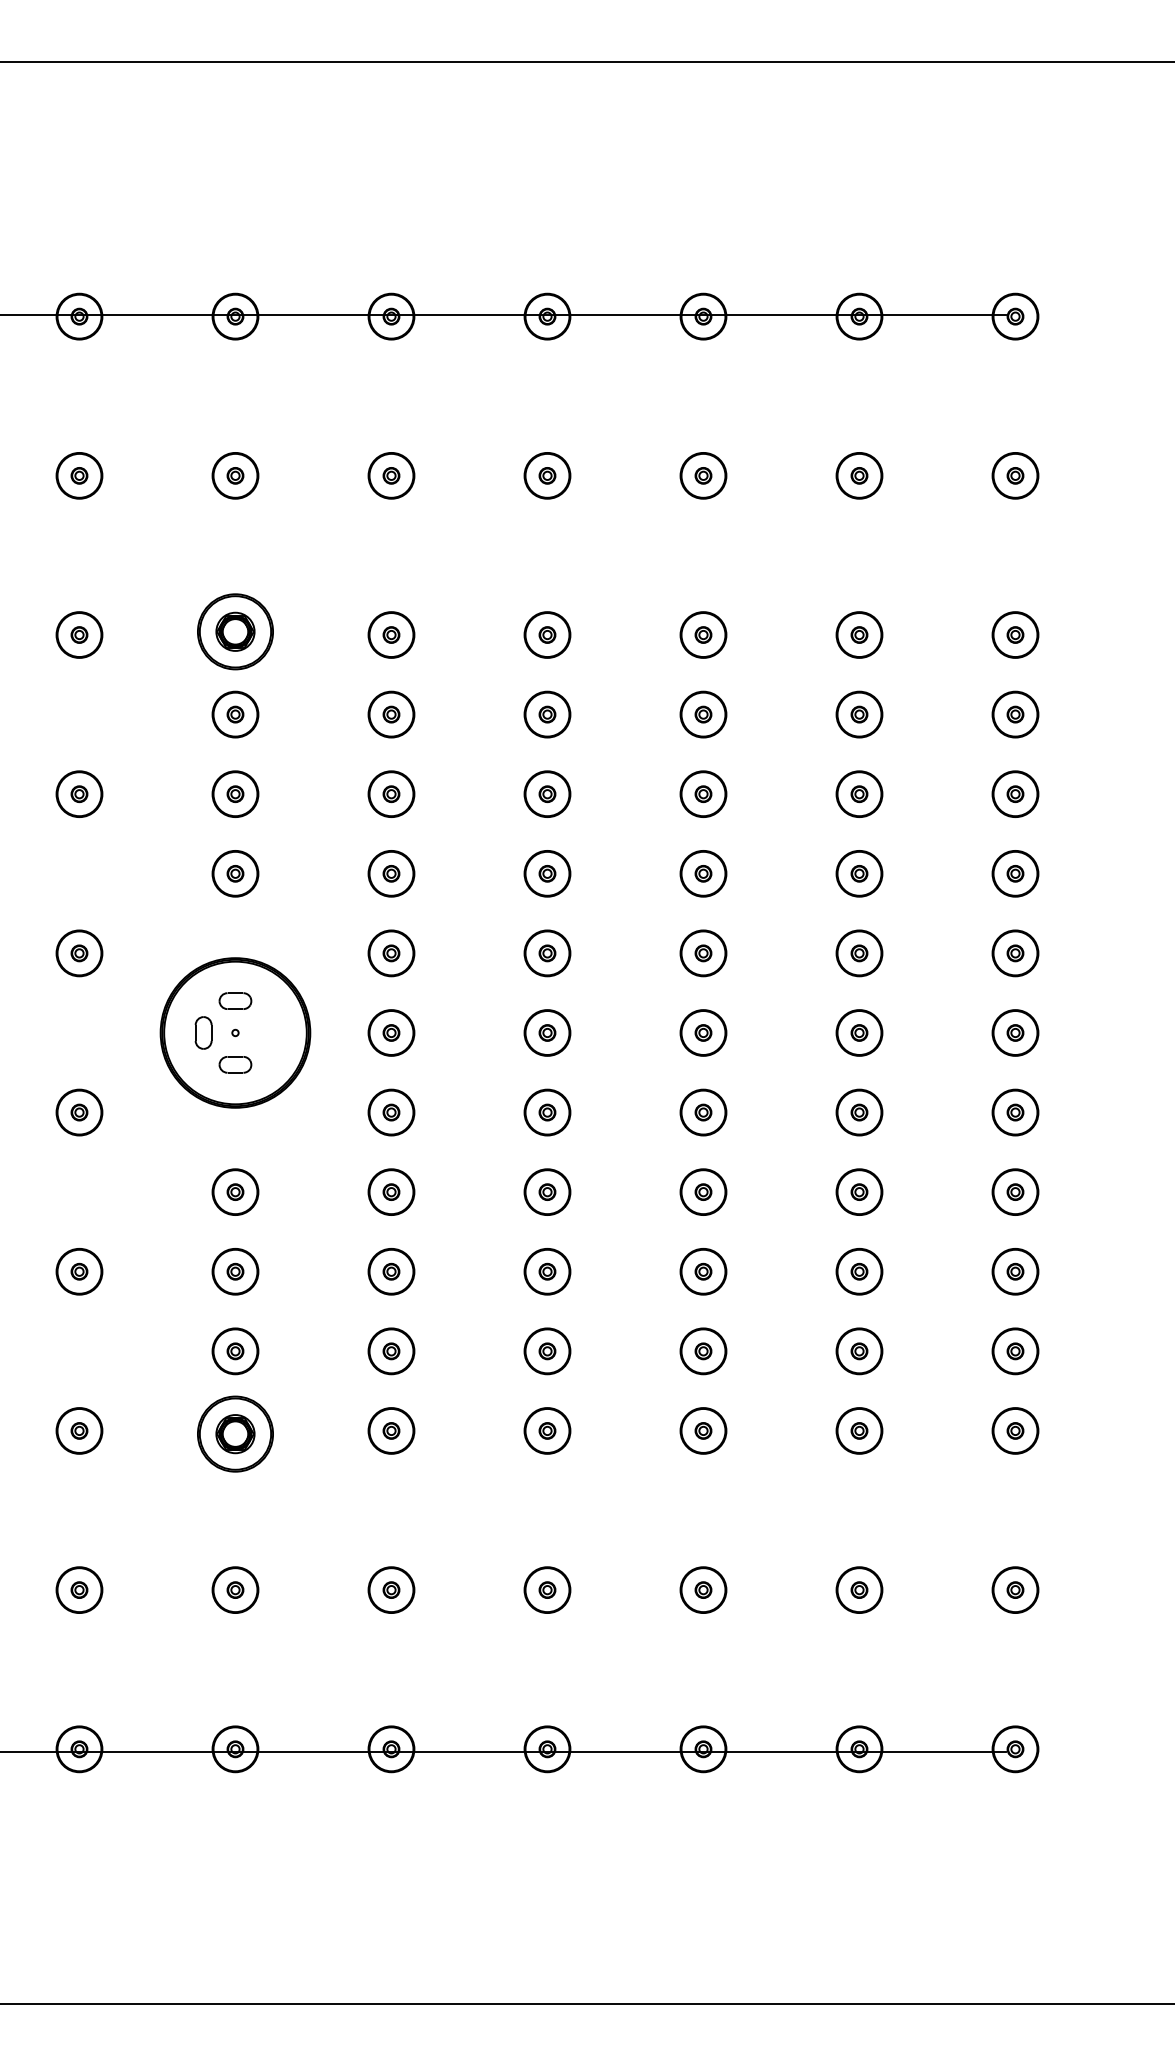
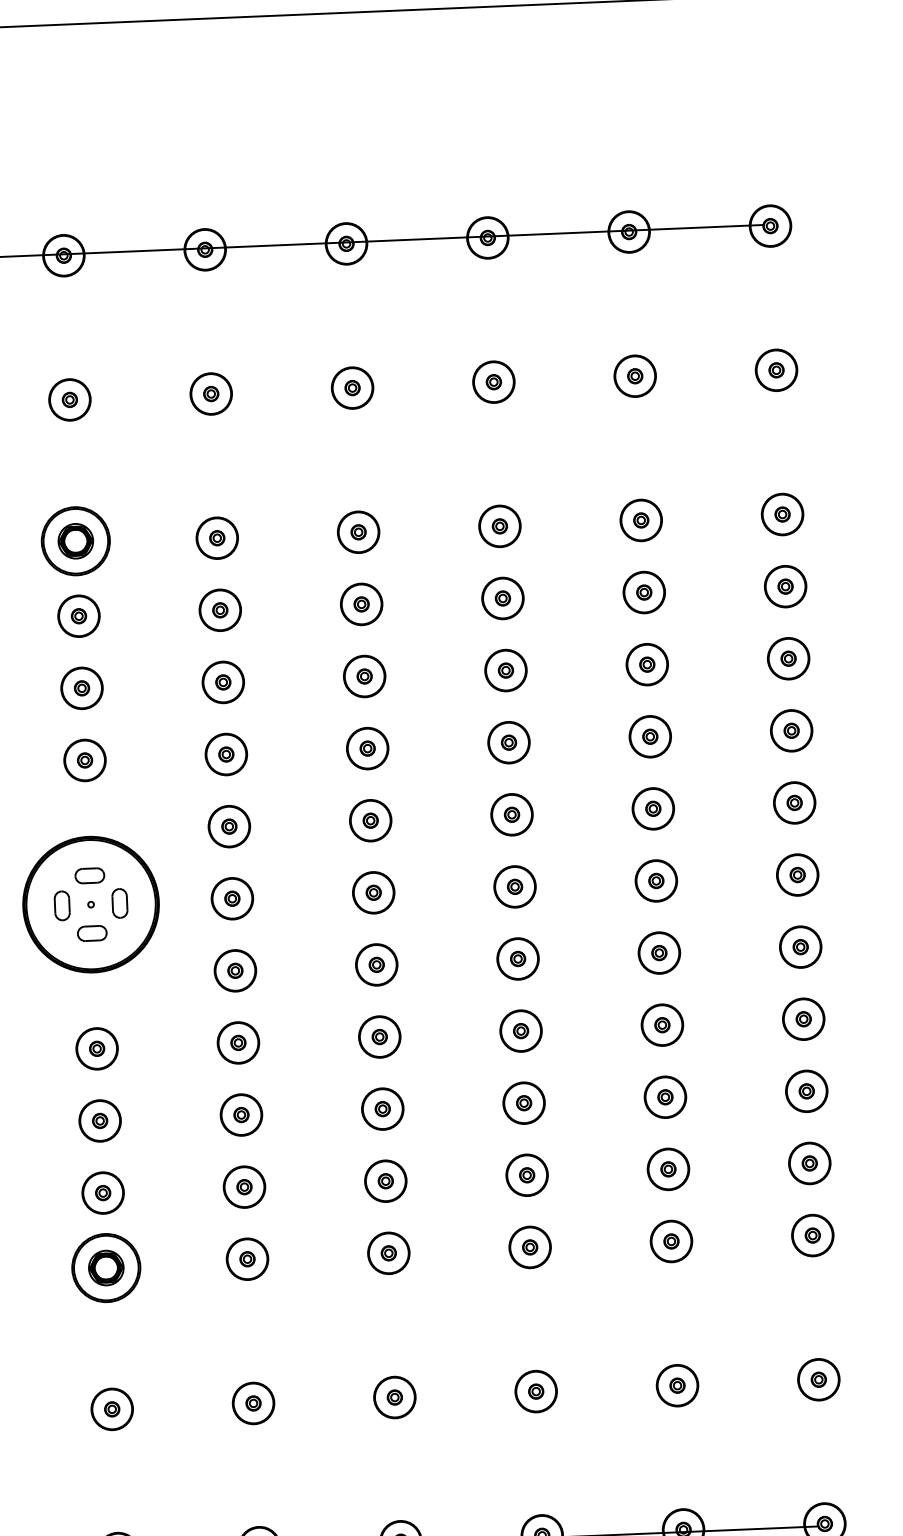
part: (267, 1032) -> (120, 903), added

